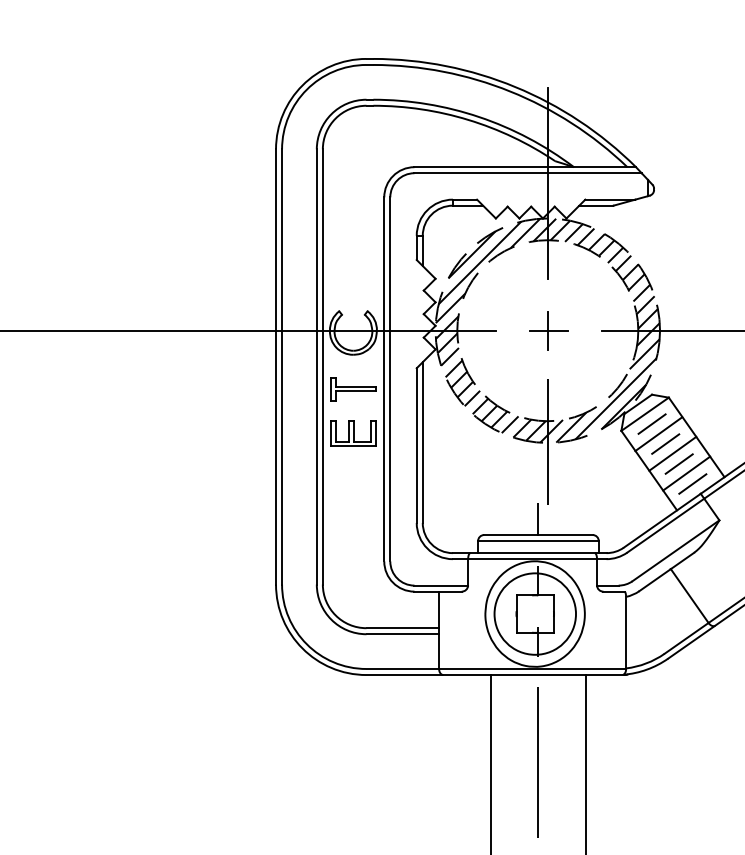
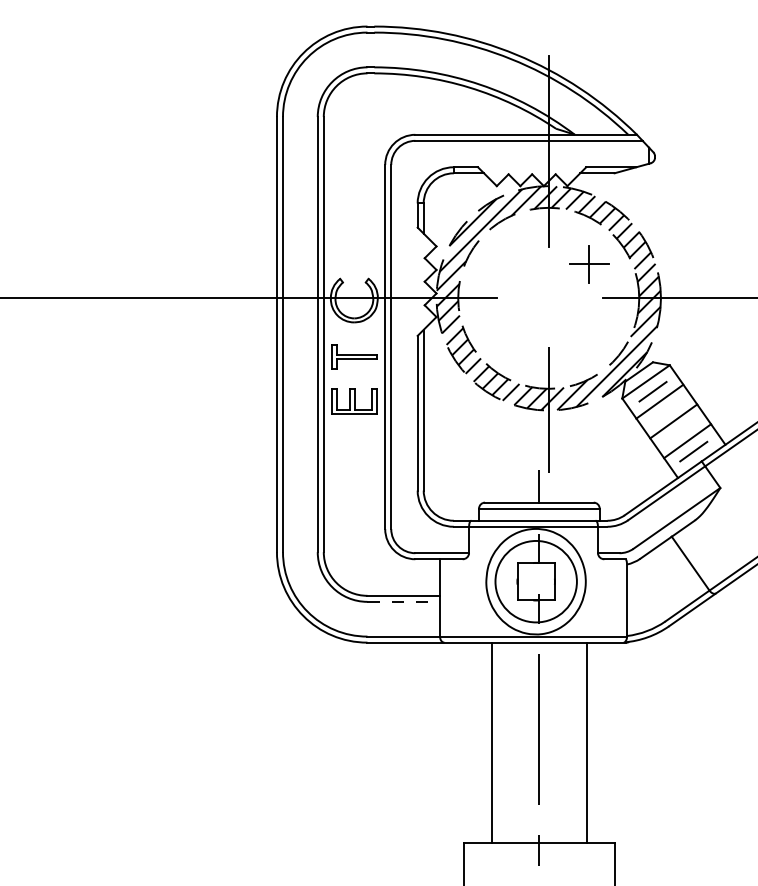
part: (548, 330) -> (589, 264), moved
line: (665, 443) -> (666, 411), removed
line: (678, 463) -> (679, 431), removed
line: (403, 633) -> (404, 601), solid -> dashed

